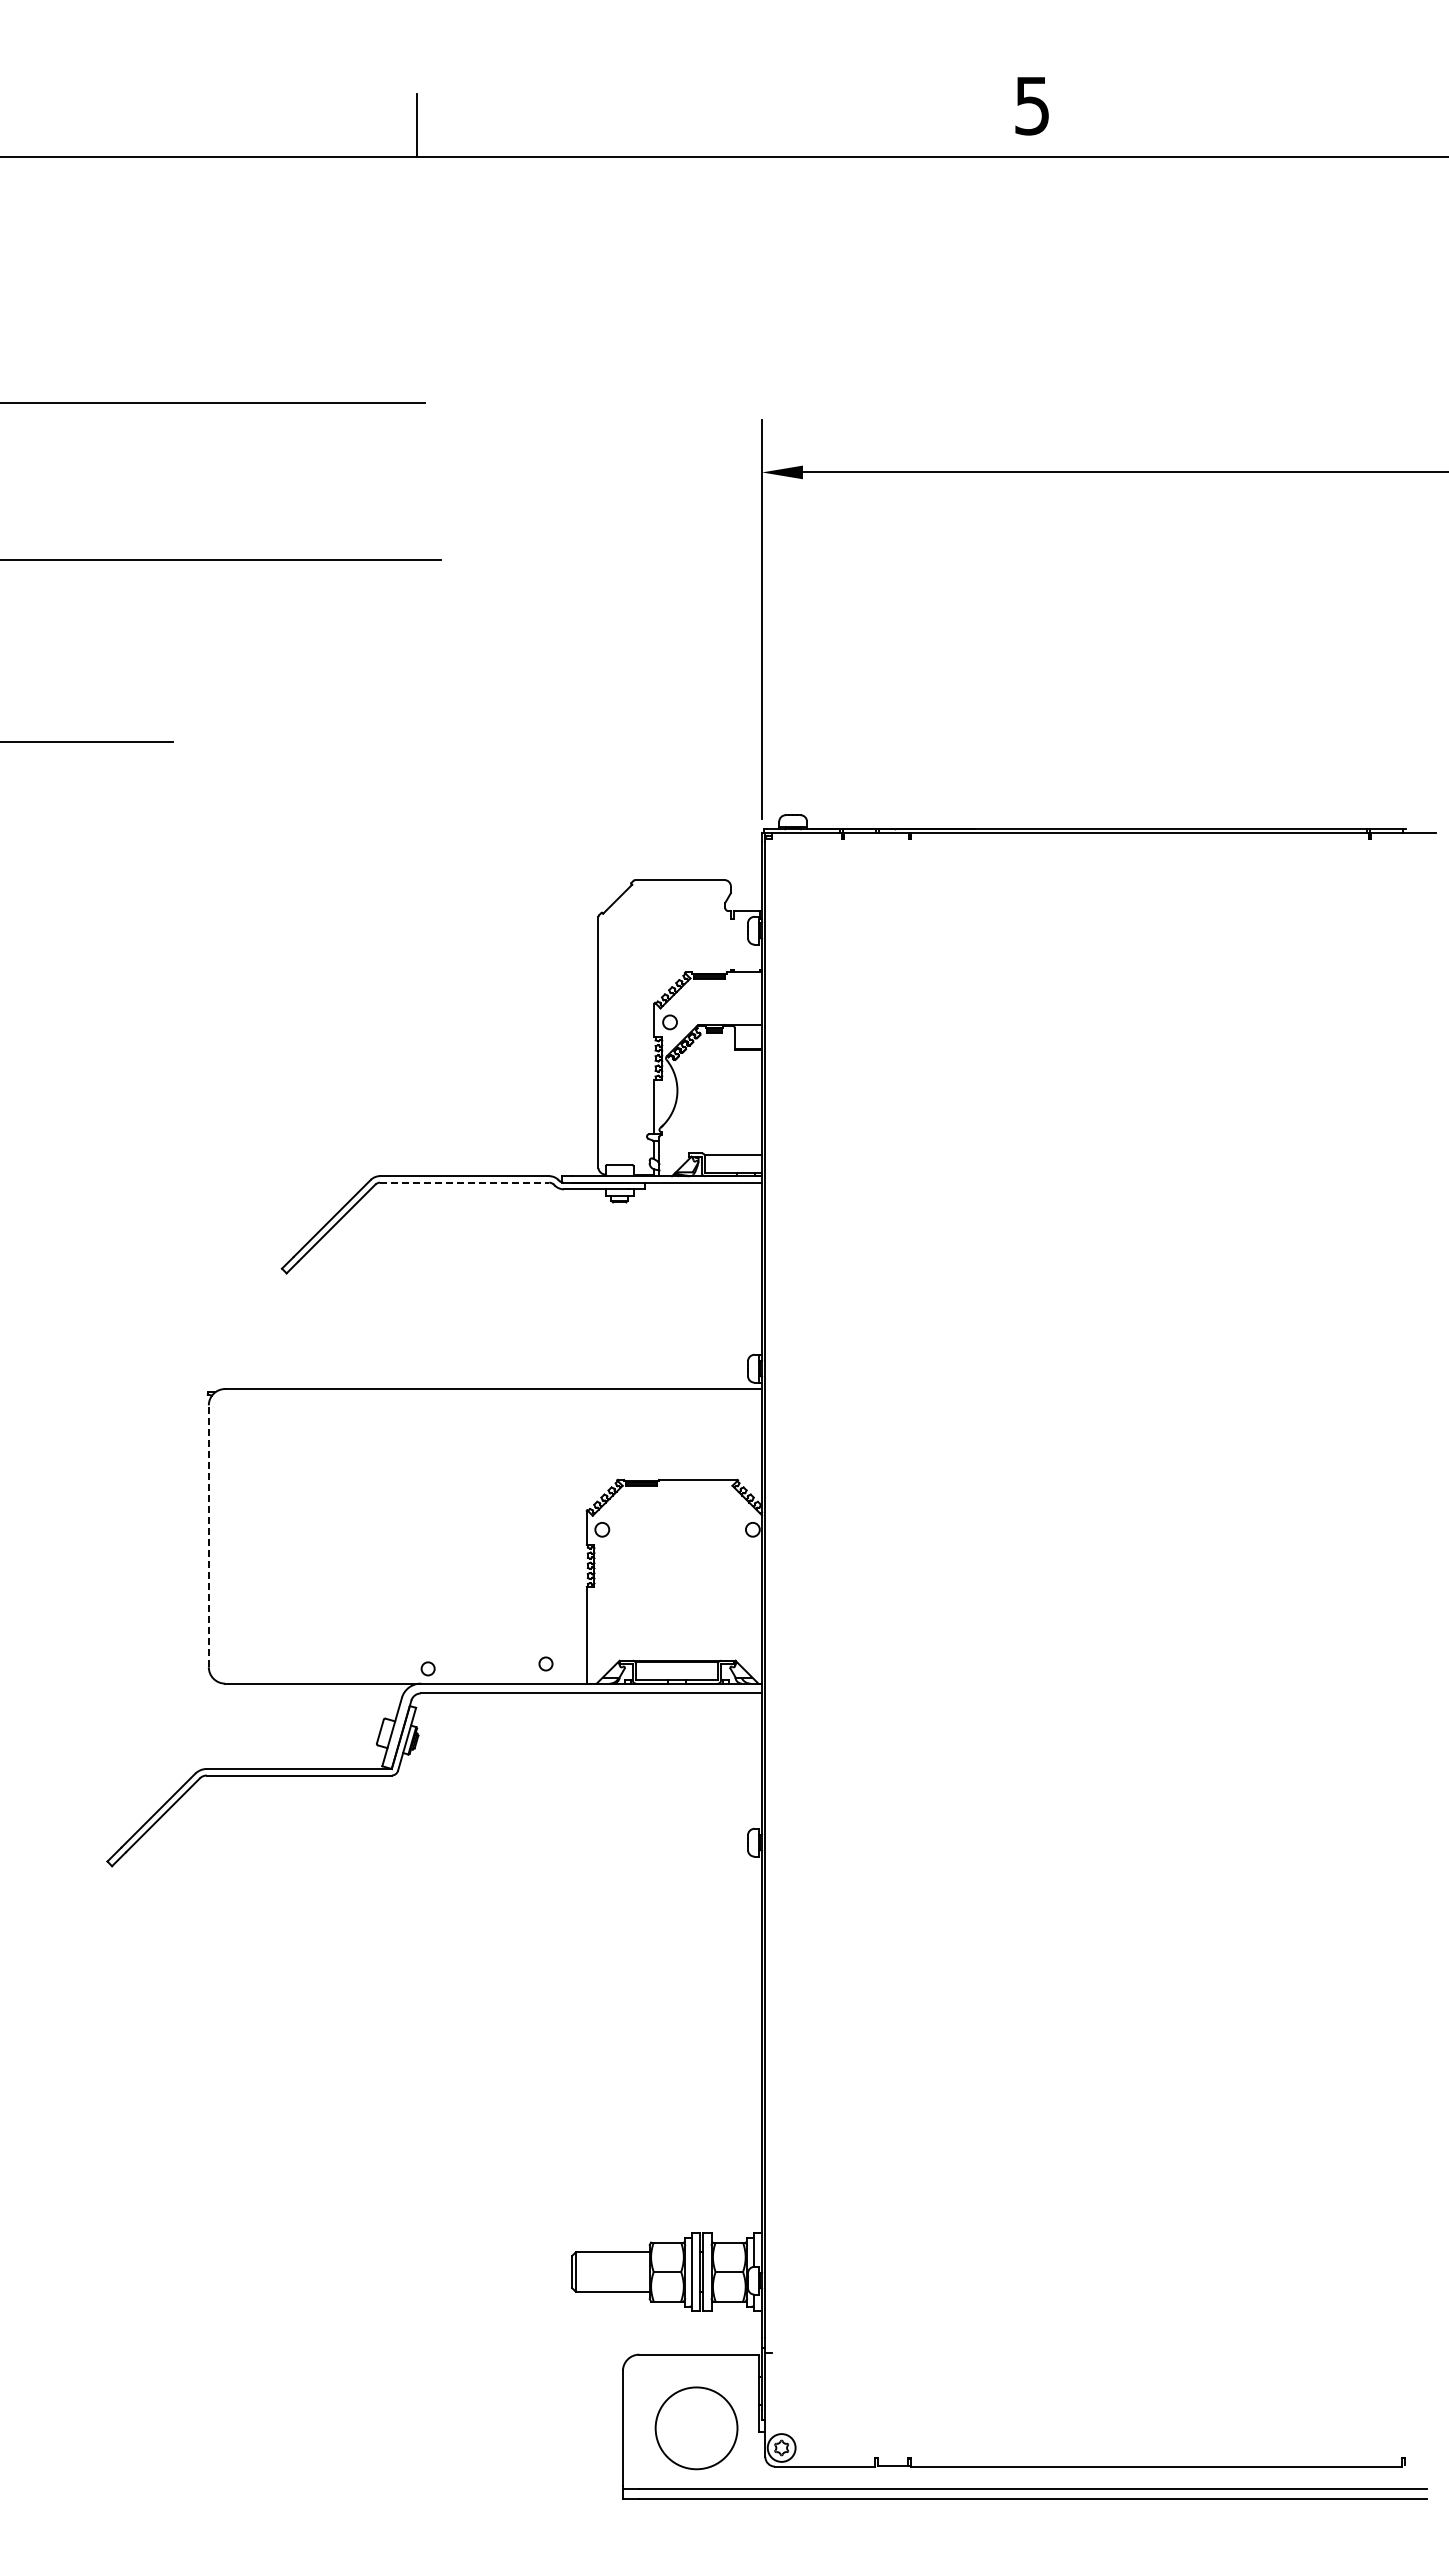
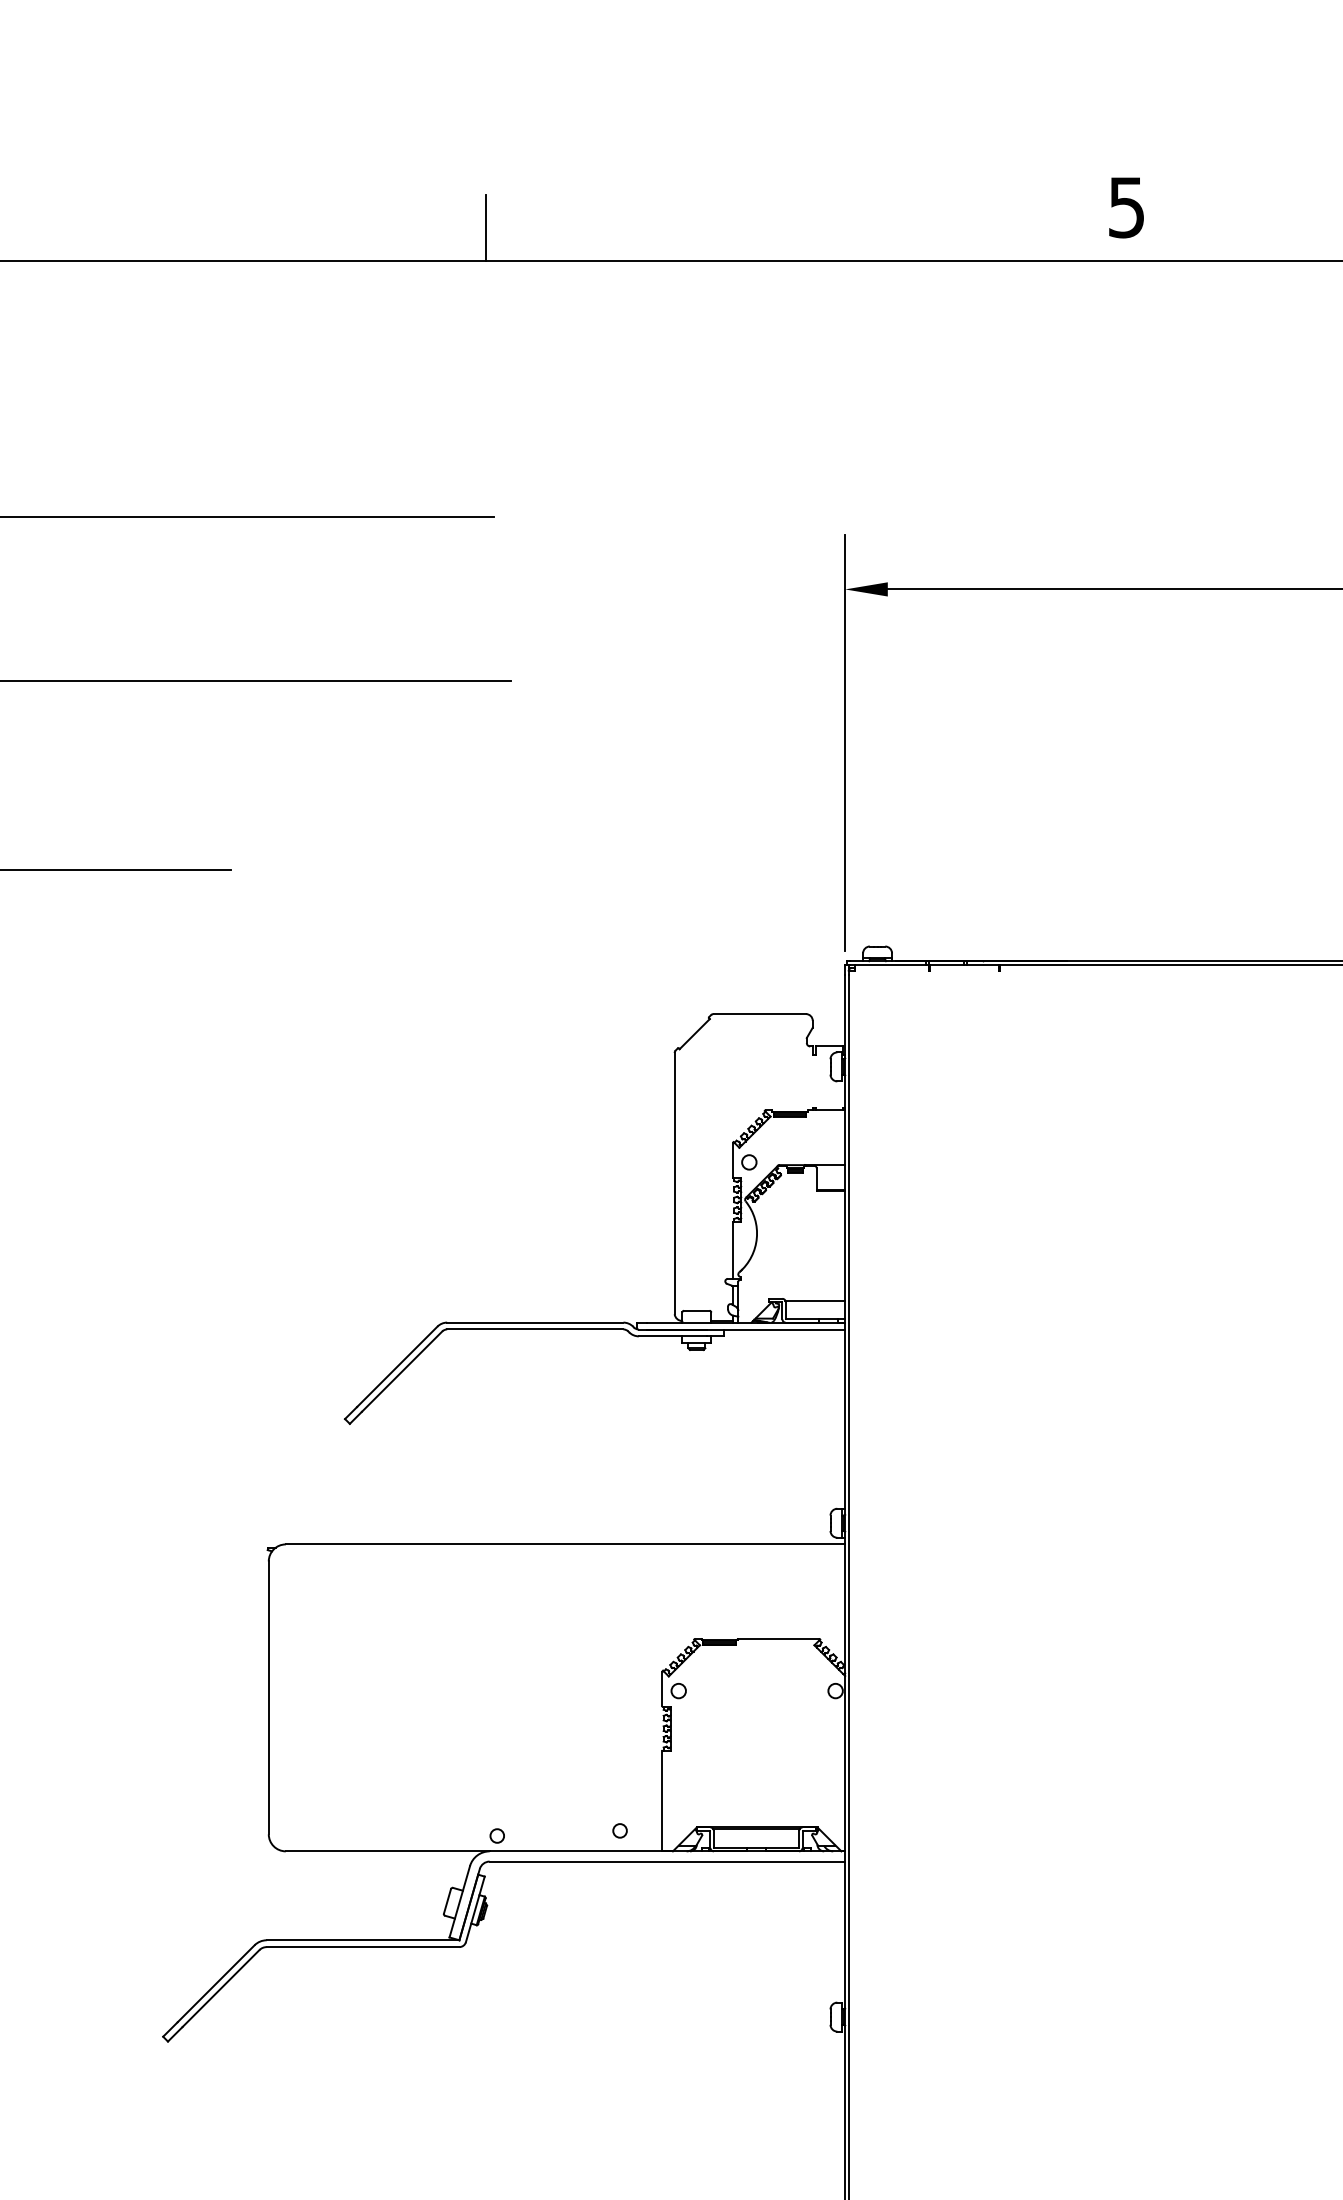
line: (464, 1182) -> (535, 1329), dashed -> solid
line: (208, 1536) -> (268, 1698), dashed -> solid

